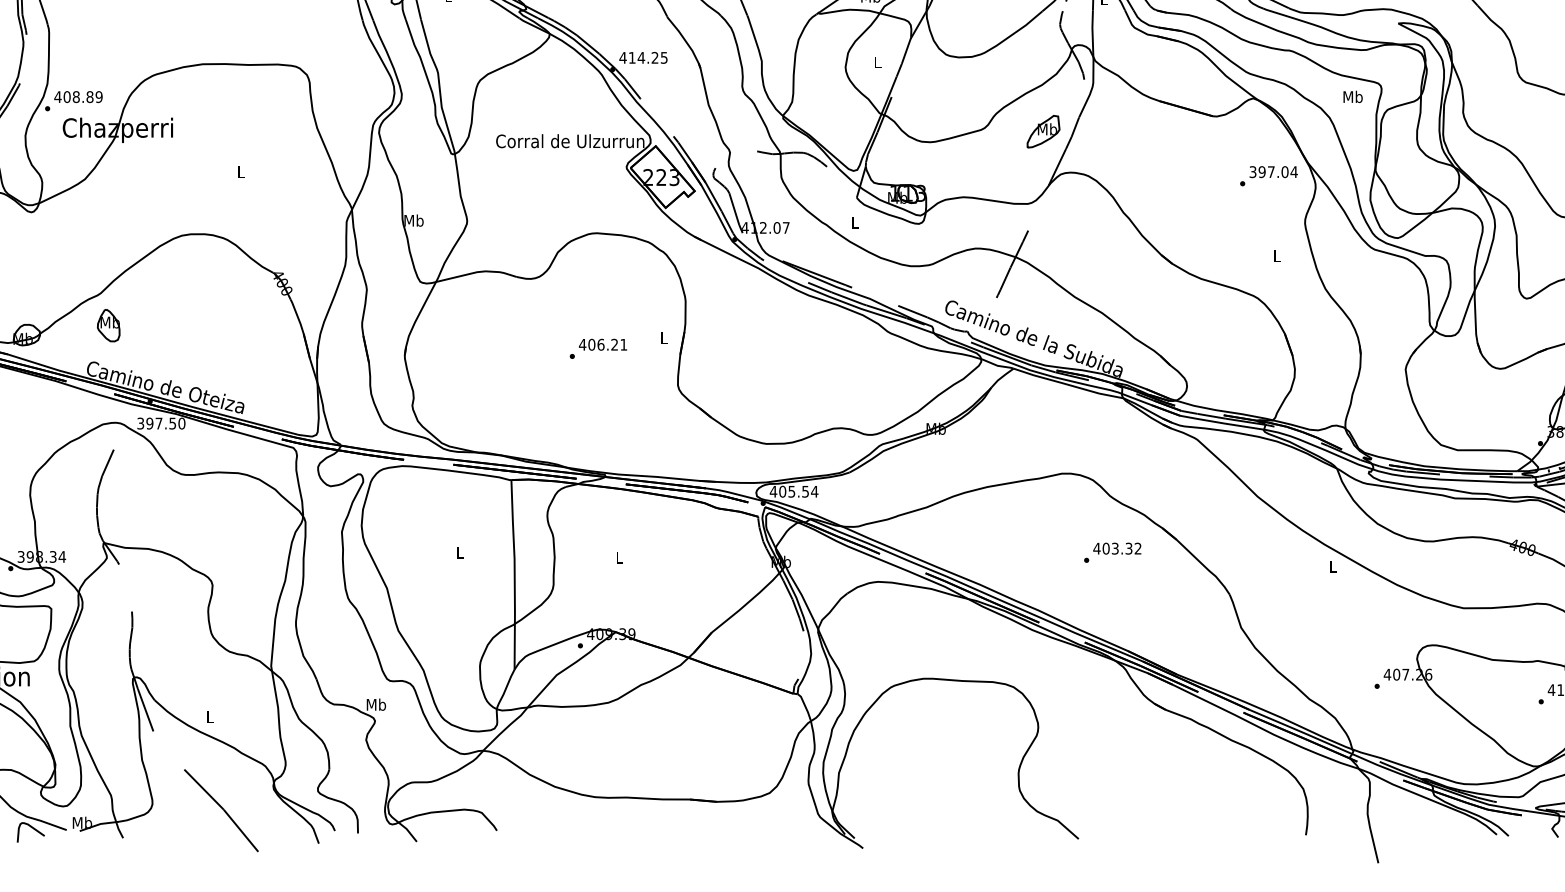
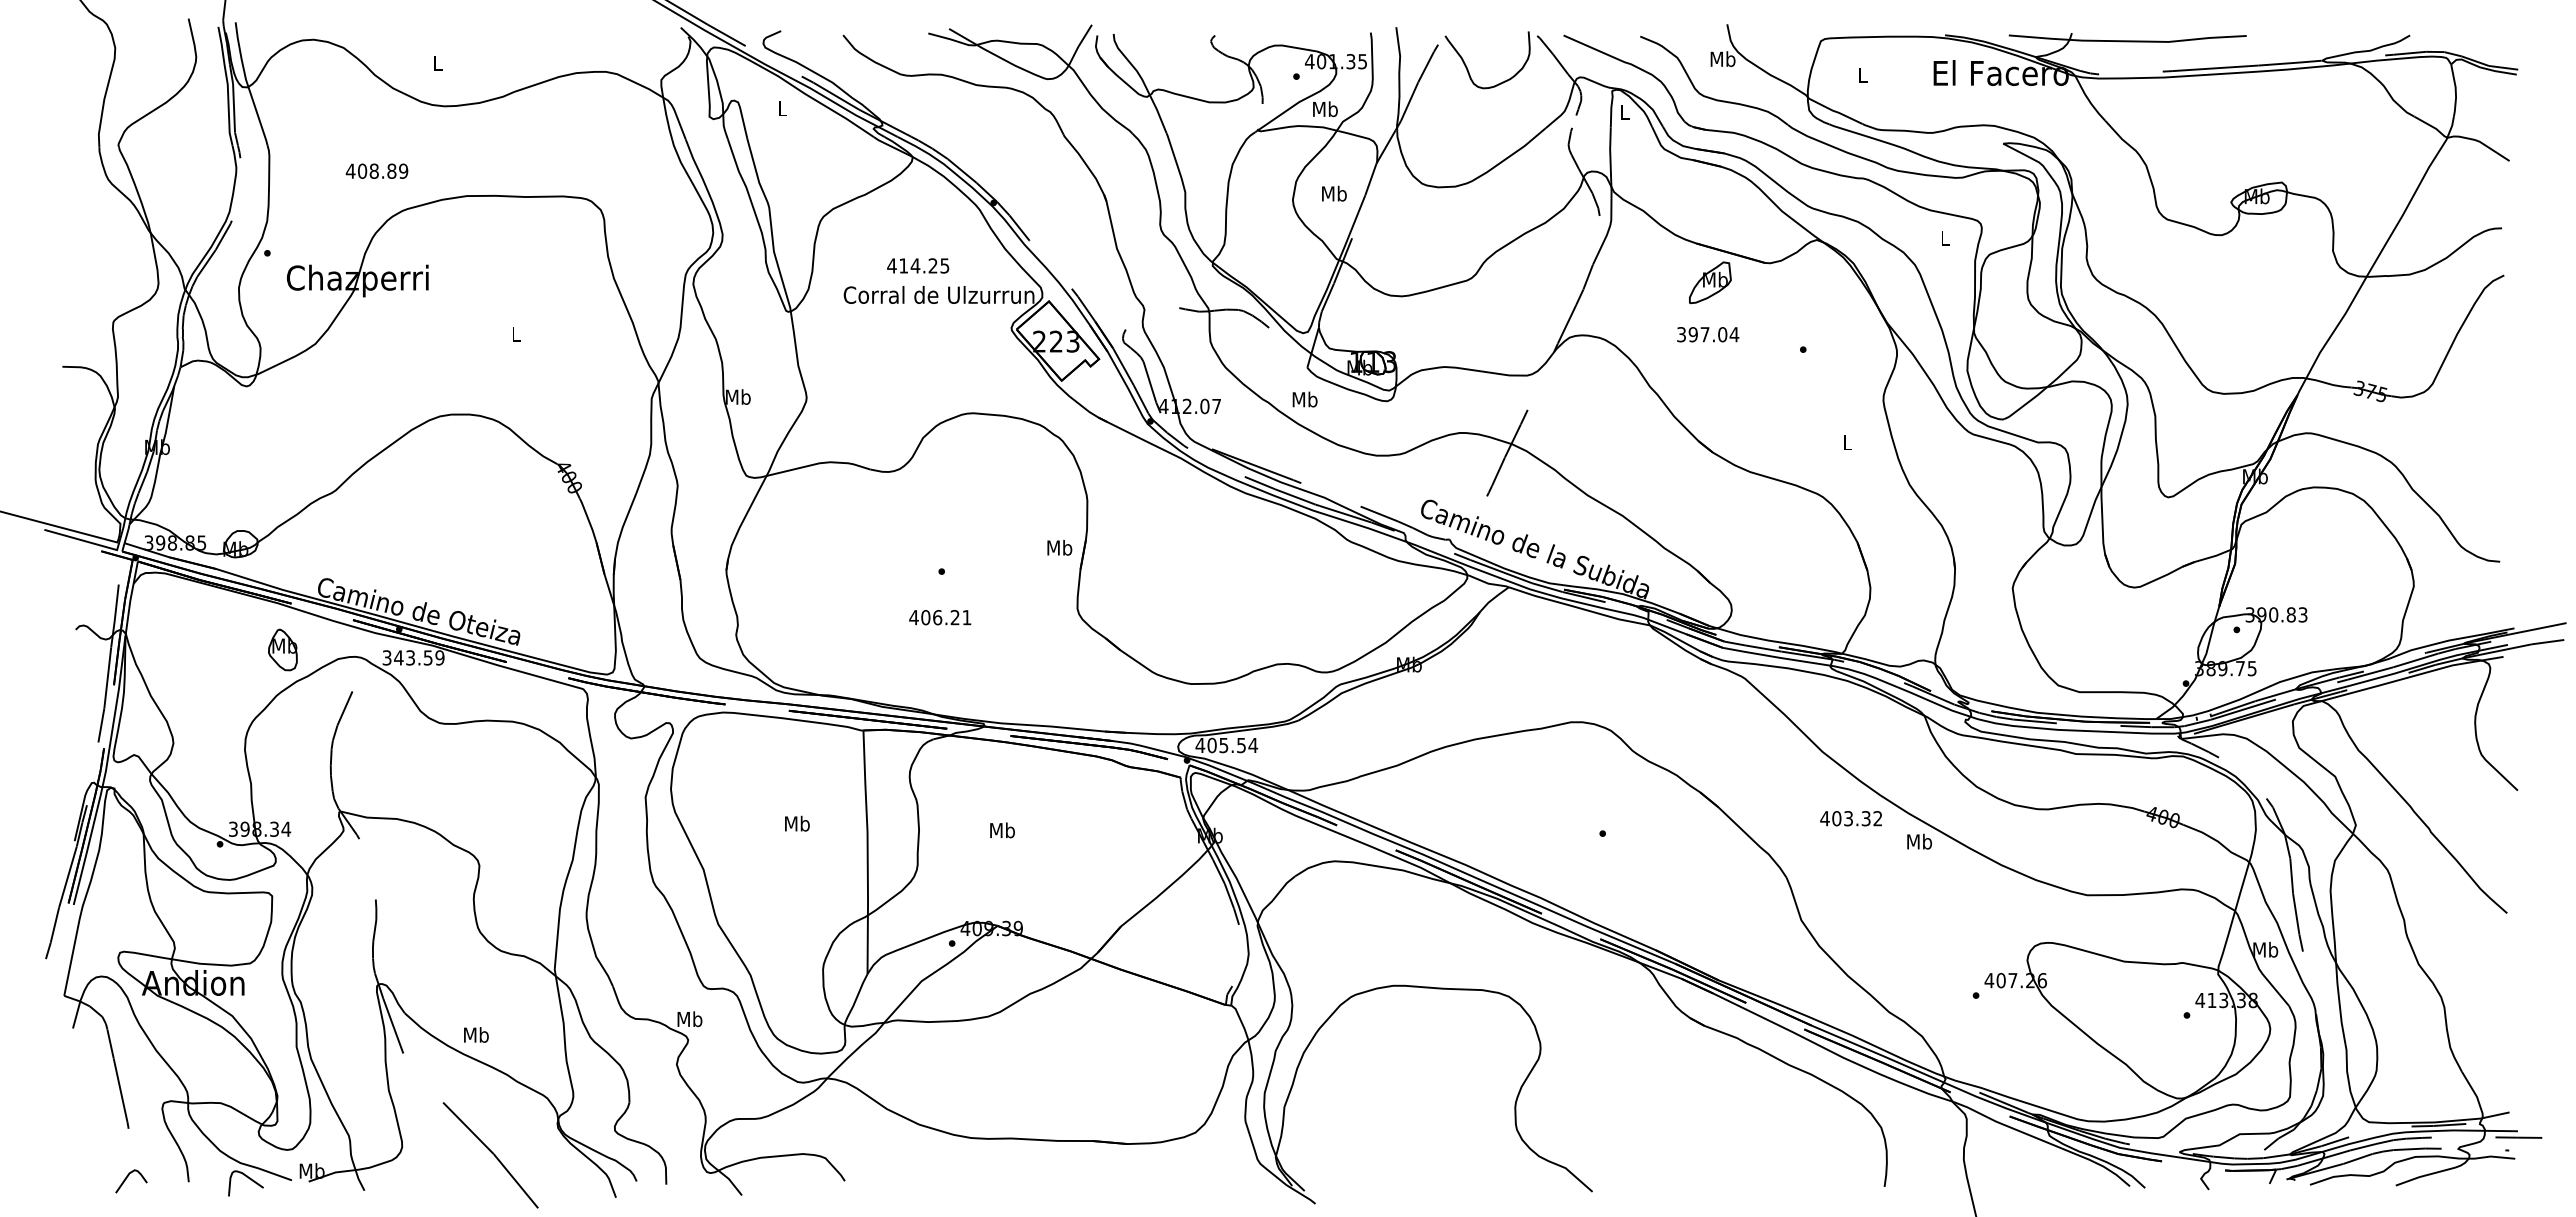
text: (643, 57) -> (918, 265), moved
text: (877, 62) -> (1334, 193), L -> Mb
text: (78, 96) -> (376, 170), moved
text: (1352, 96) -> (1944, 237), Mb -> L
part: (1043, 131) -> (1710, 282), moved
text: (1273, 171) -> (1708, 334), moved
text: (854, 222) -> (1304, 399), L -> Mb
part: (108, 325) -> (282, 649), moved
text: (663, 337) -> (1059, 547), L -> Mb
text: (603, 344) -> (940, 617), moved
text: (165, 423) -> (419, 657), 397.50 -> 343.59
text: (1116, 548) -> (1850, 818), moved
text: (460, 552) -> (797, 823), L -> Mb
text: (619, 557) -> (1002, 830), L -> Mb
text: (1333, 566) -> (1919, 841), L -> Mb
text: (210, 716) -> (476, 1034), L -> Mb

